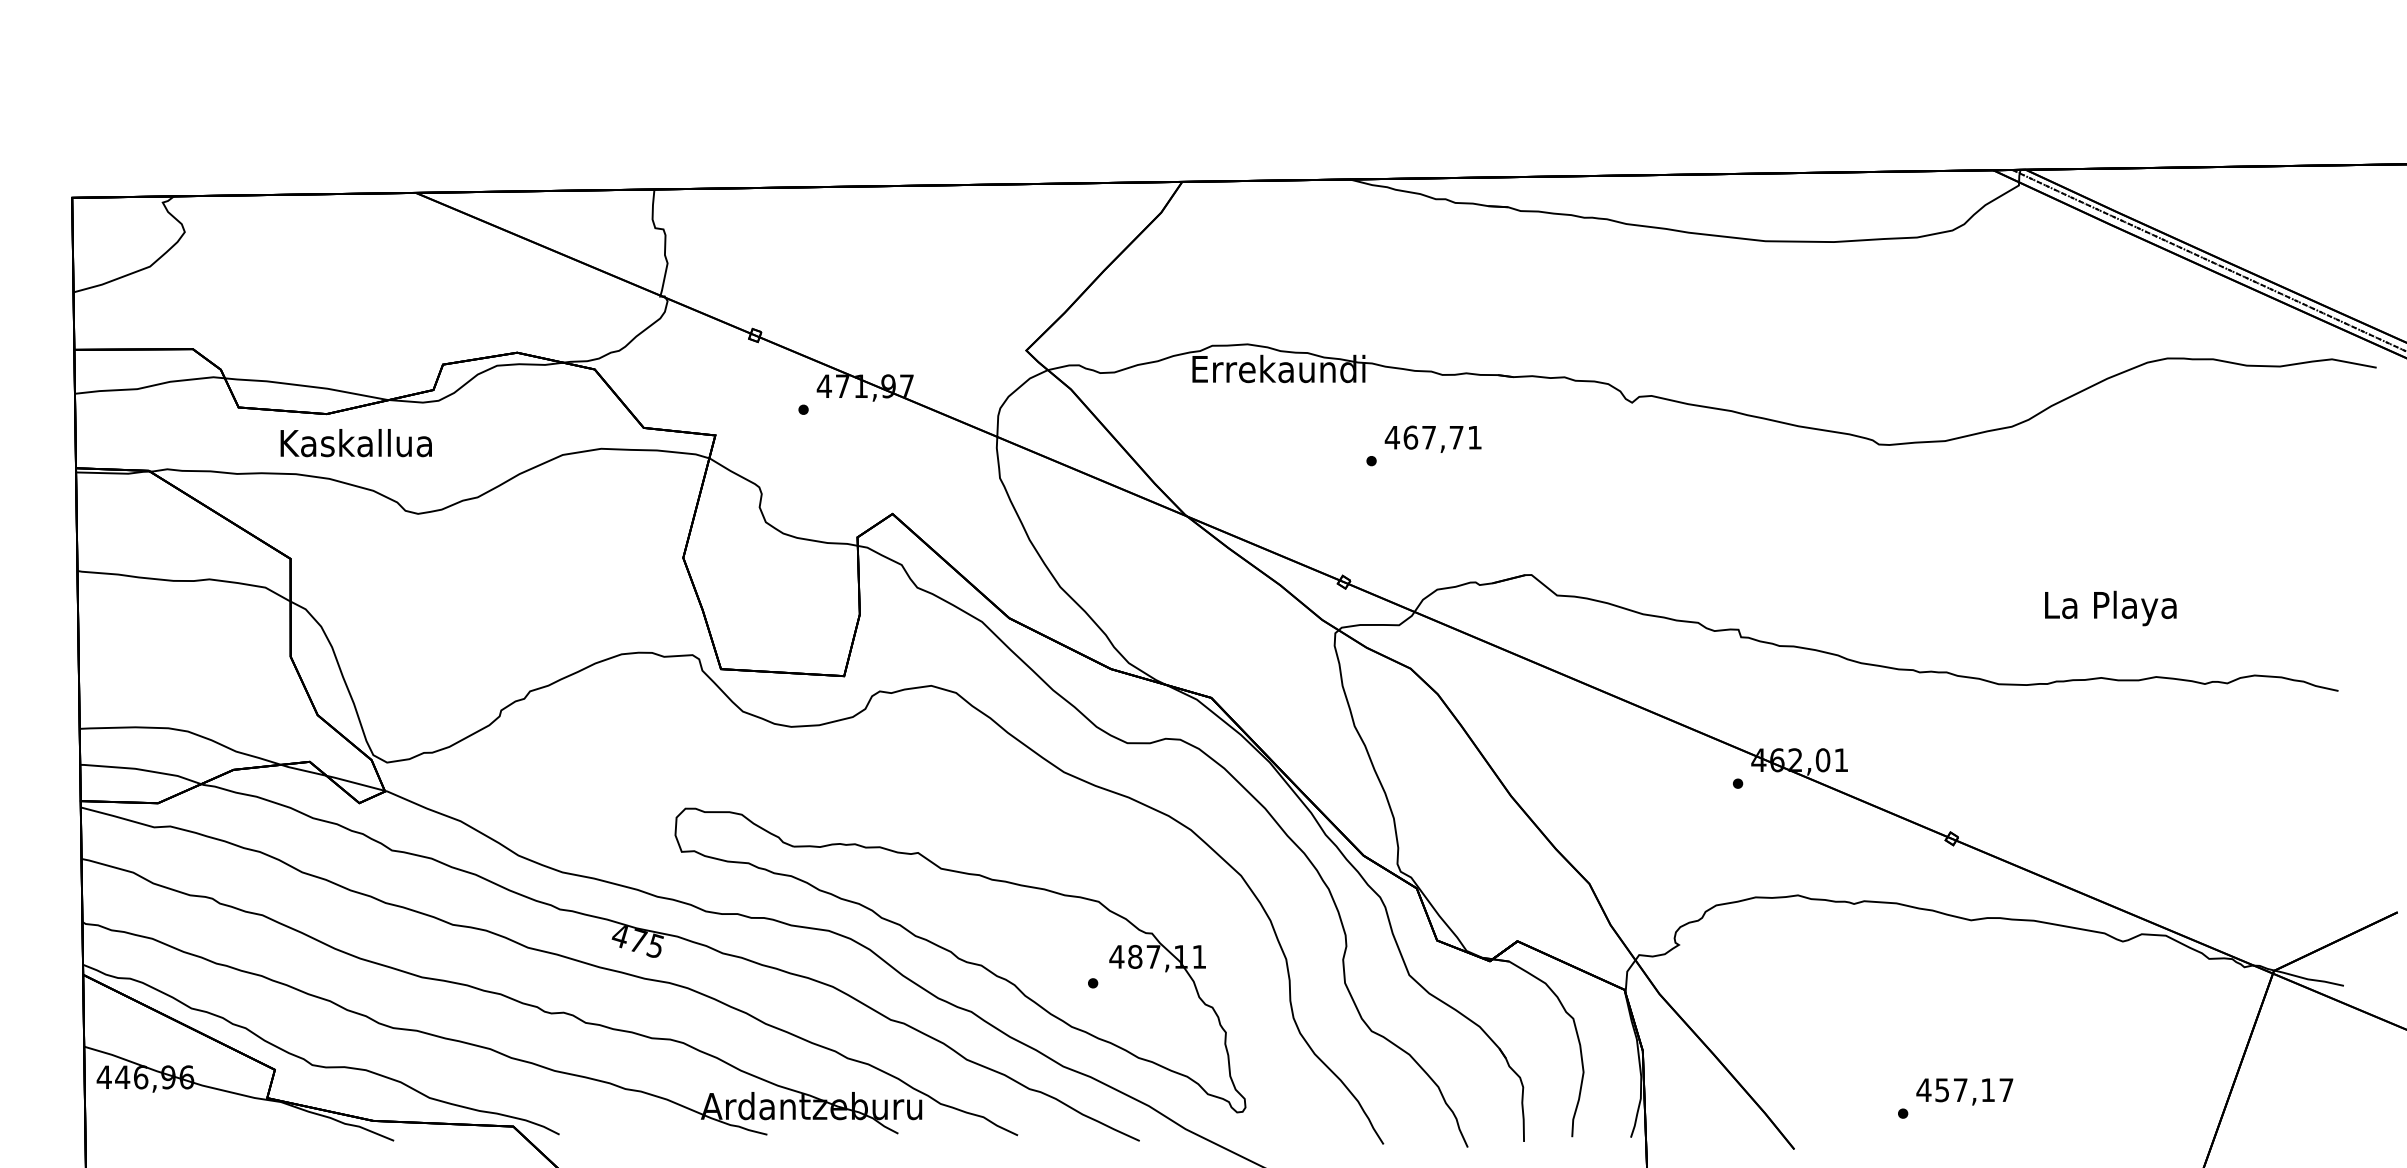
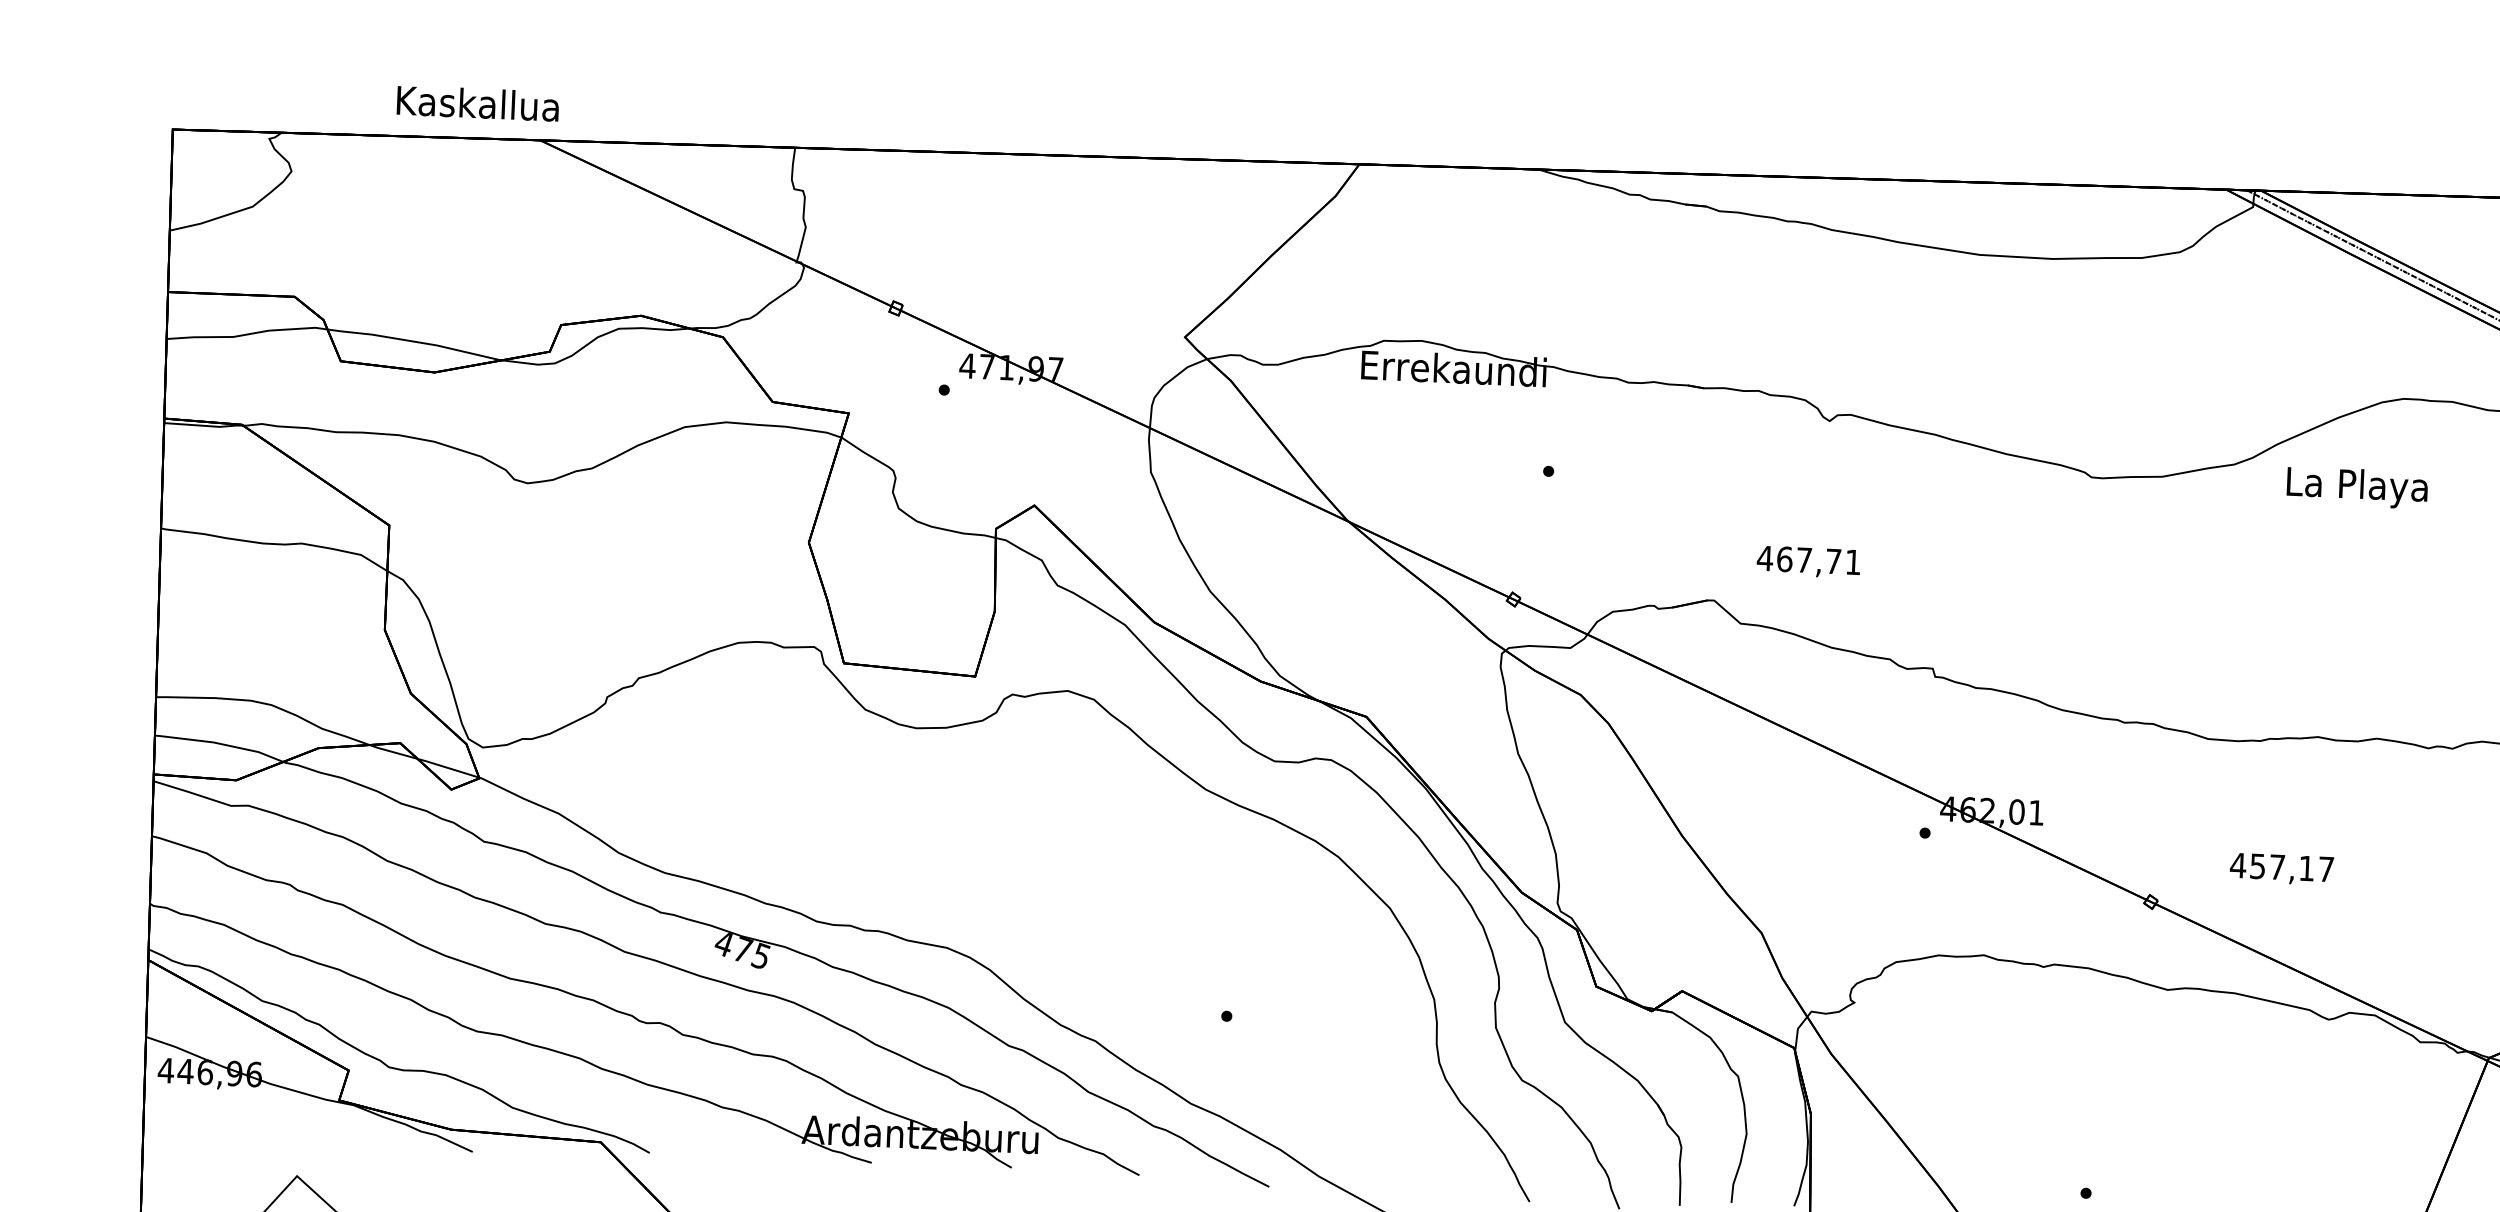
text: (1432, 438) -> (1807, 561), moved
text: (355, 443) -> (477, 103), moved
text: (2110, 608) -> (2357, 487), moved
part: (960, 960) -> (1086, 985), removed
text: (1964, 1091) -> (2281, 868), moved

